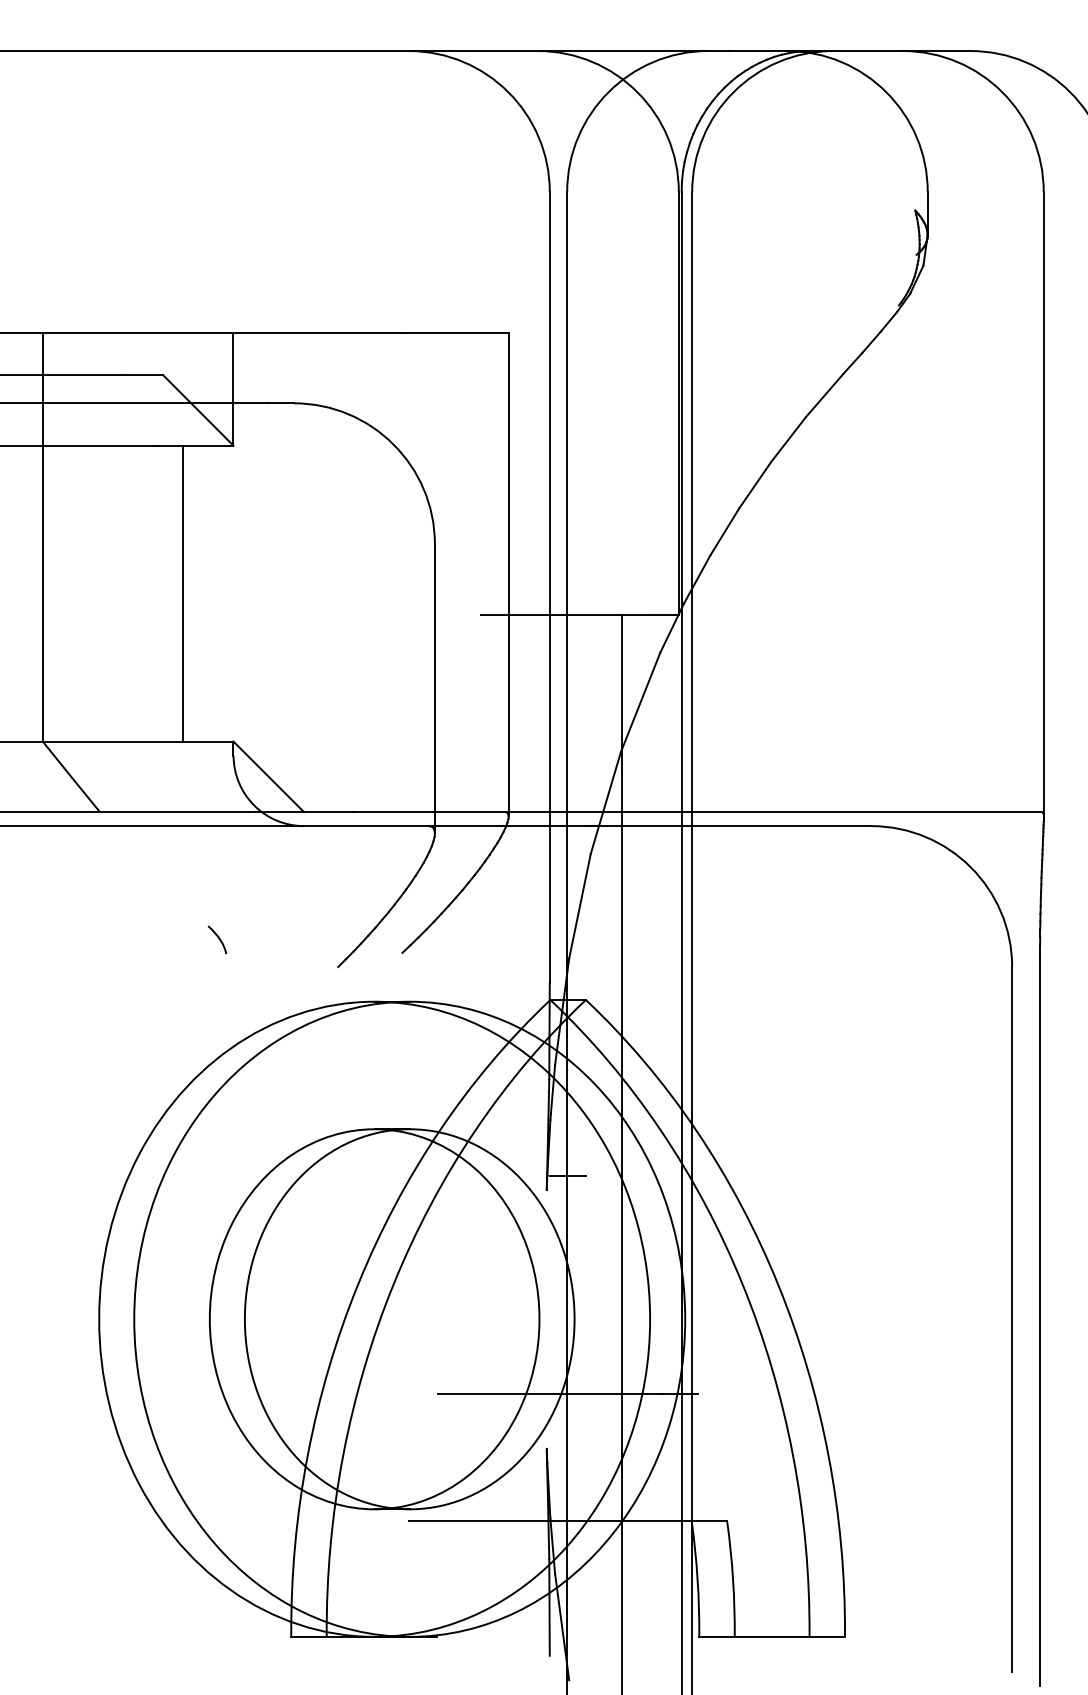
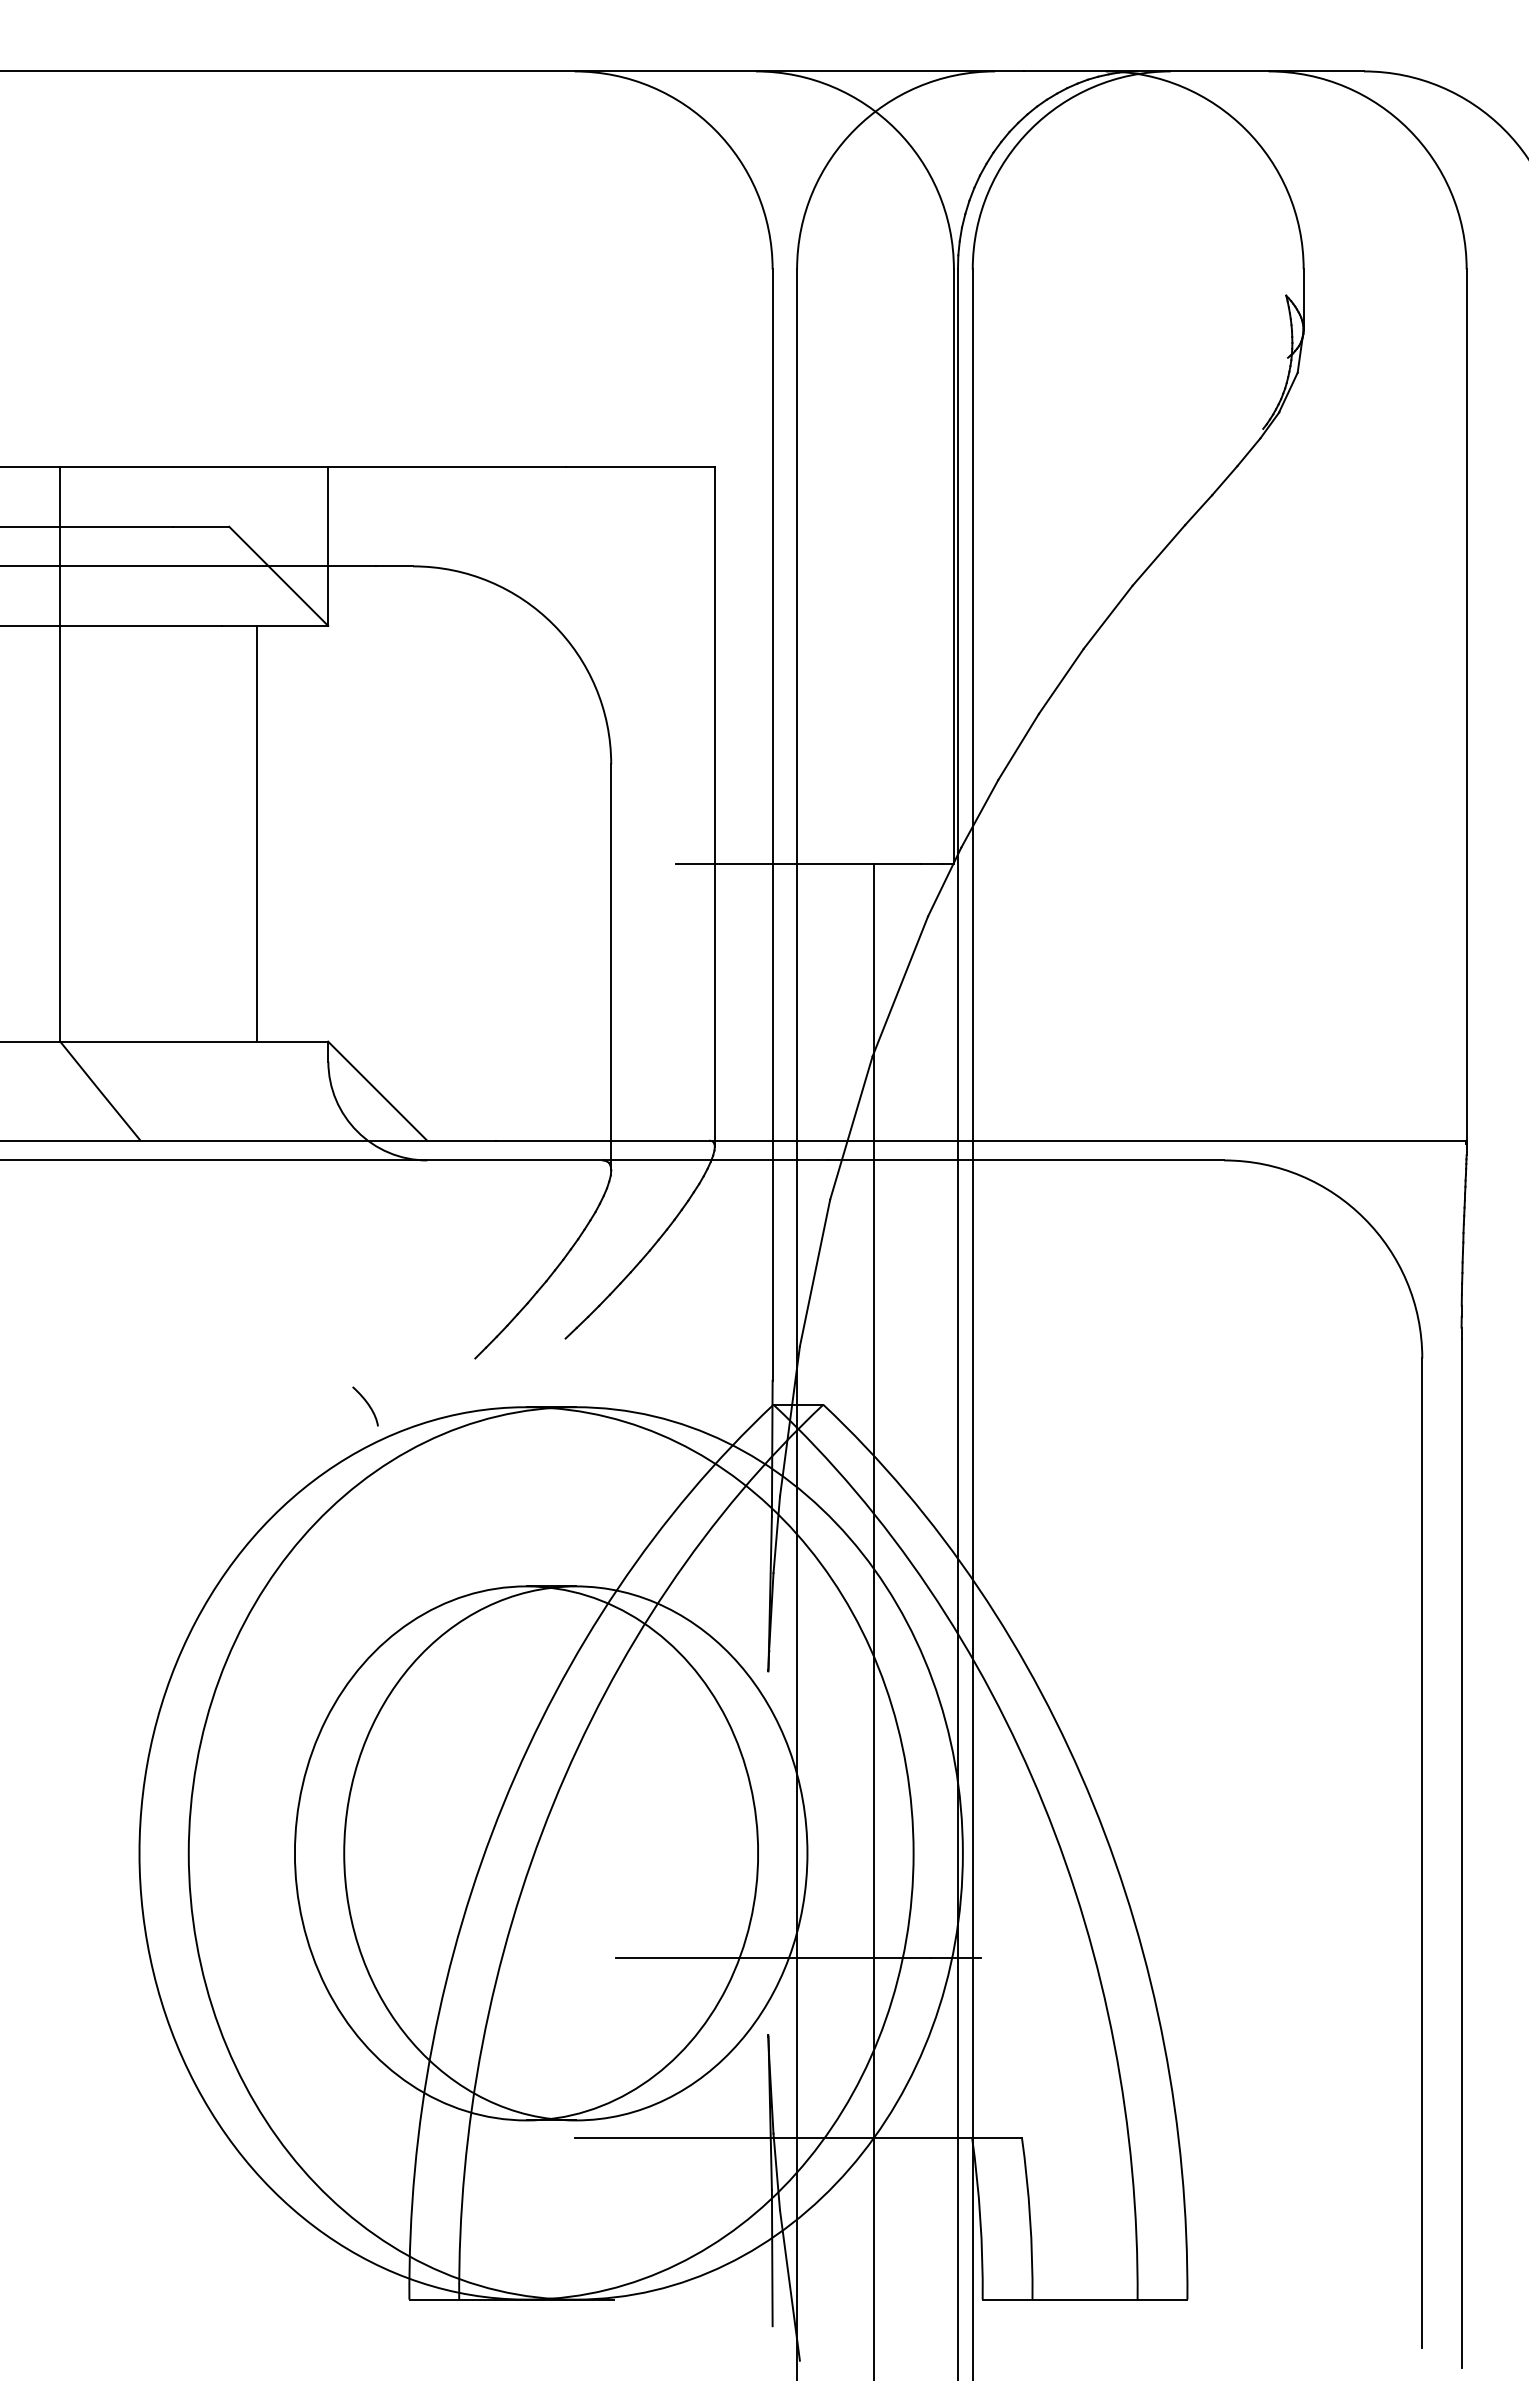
curve: (218, 938) -> (367, 1404), moved
line: (568, 1176) -> (798, 1652), removed

